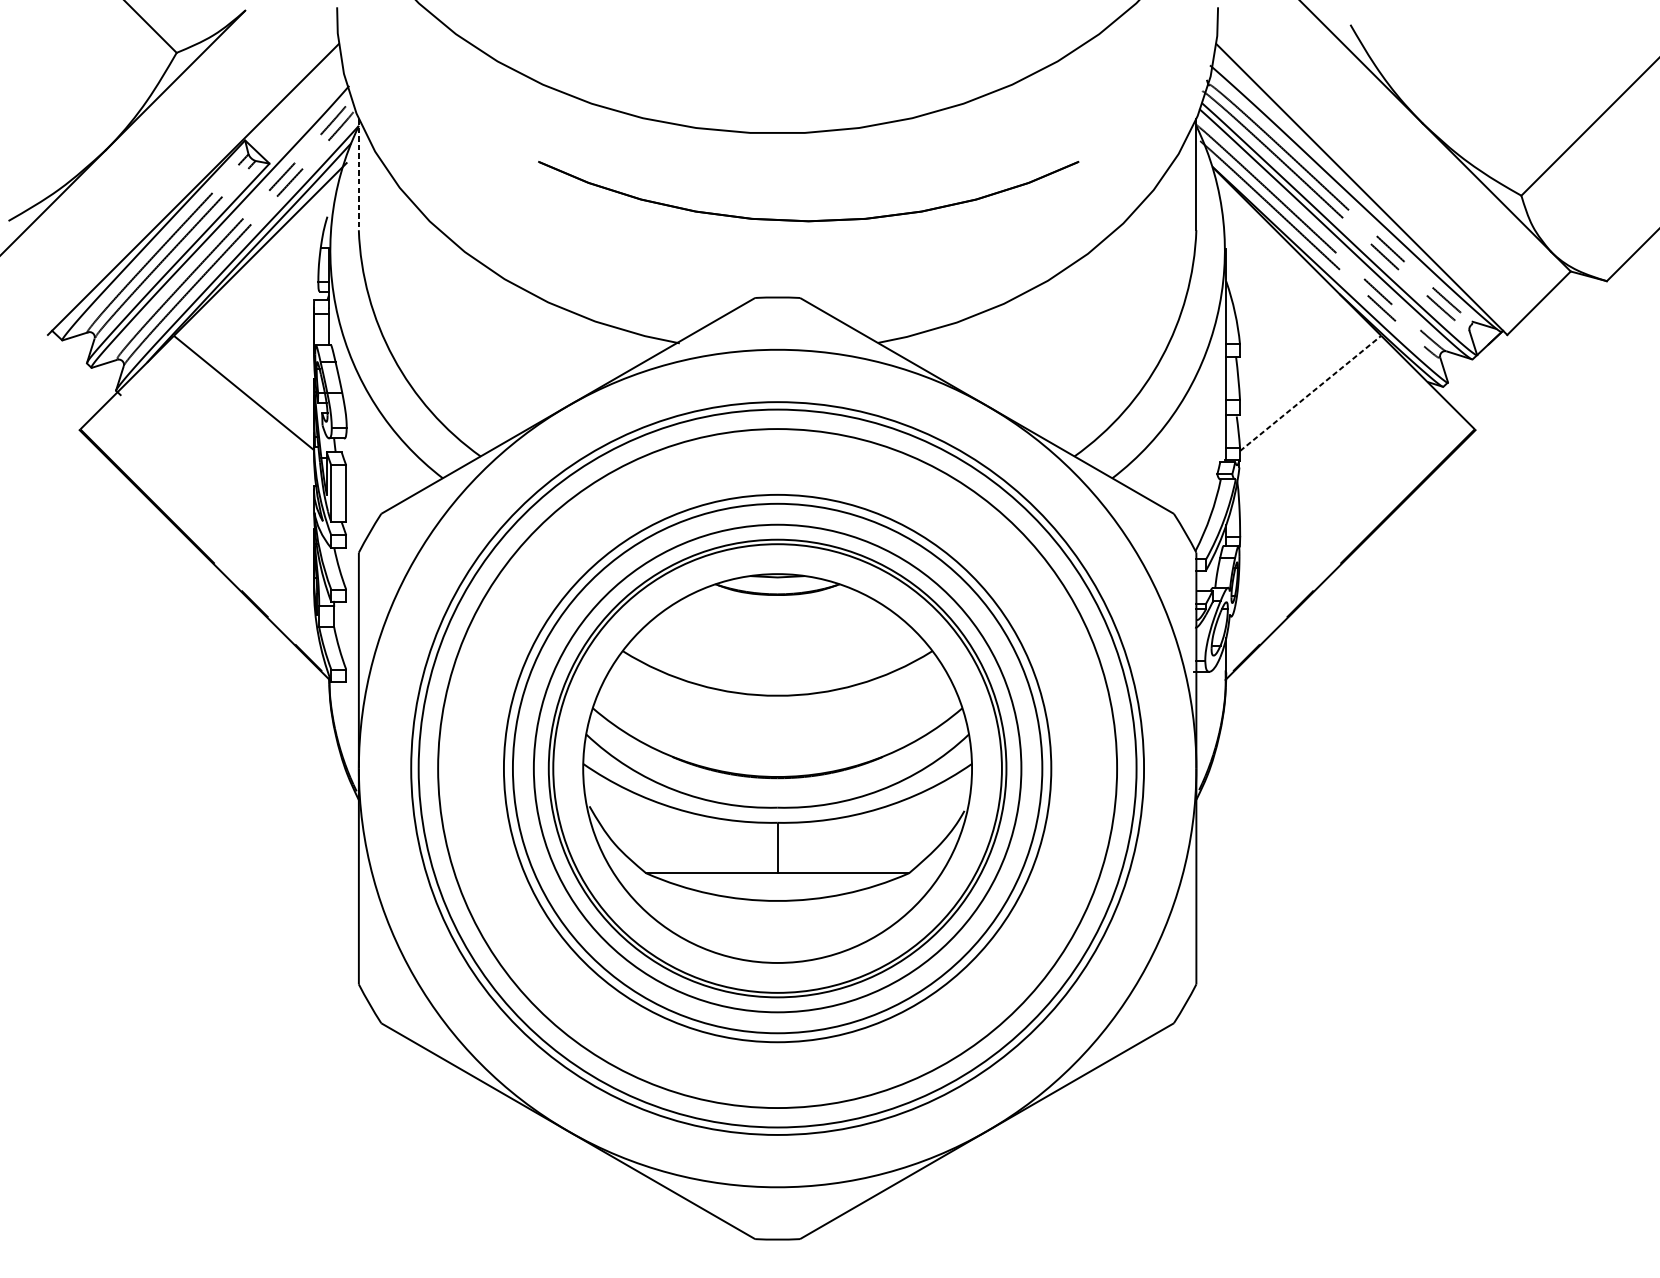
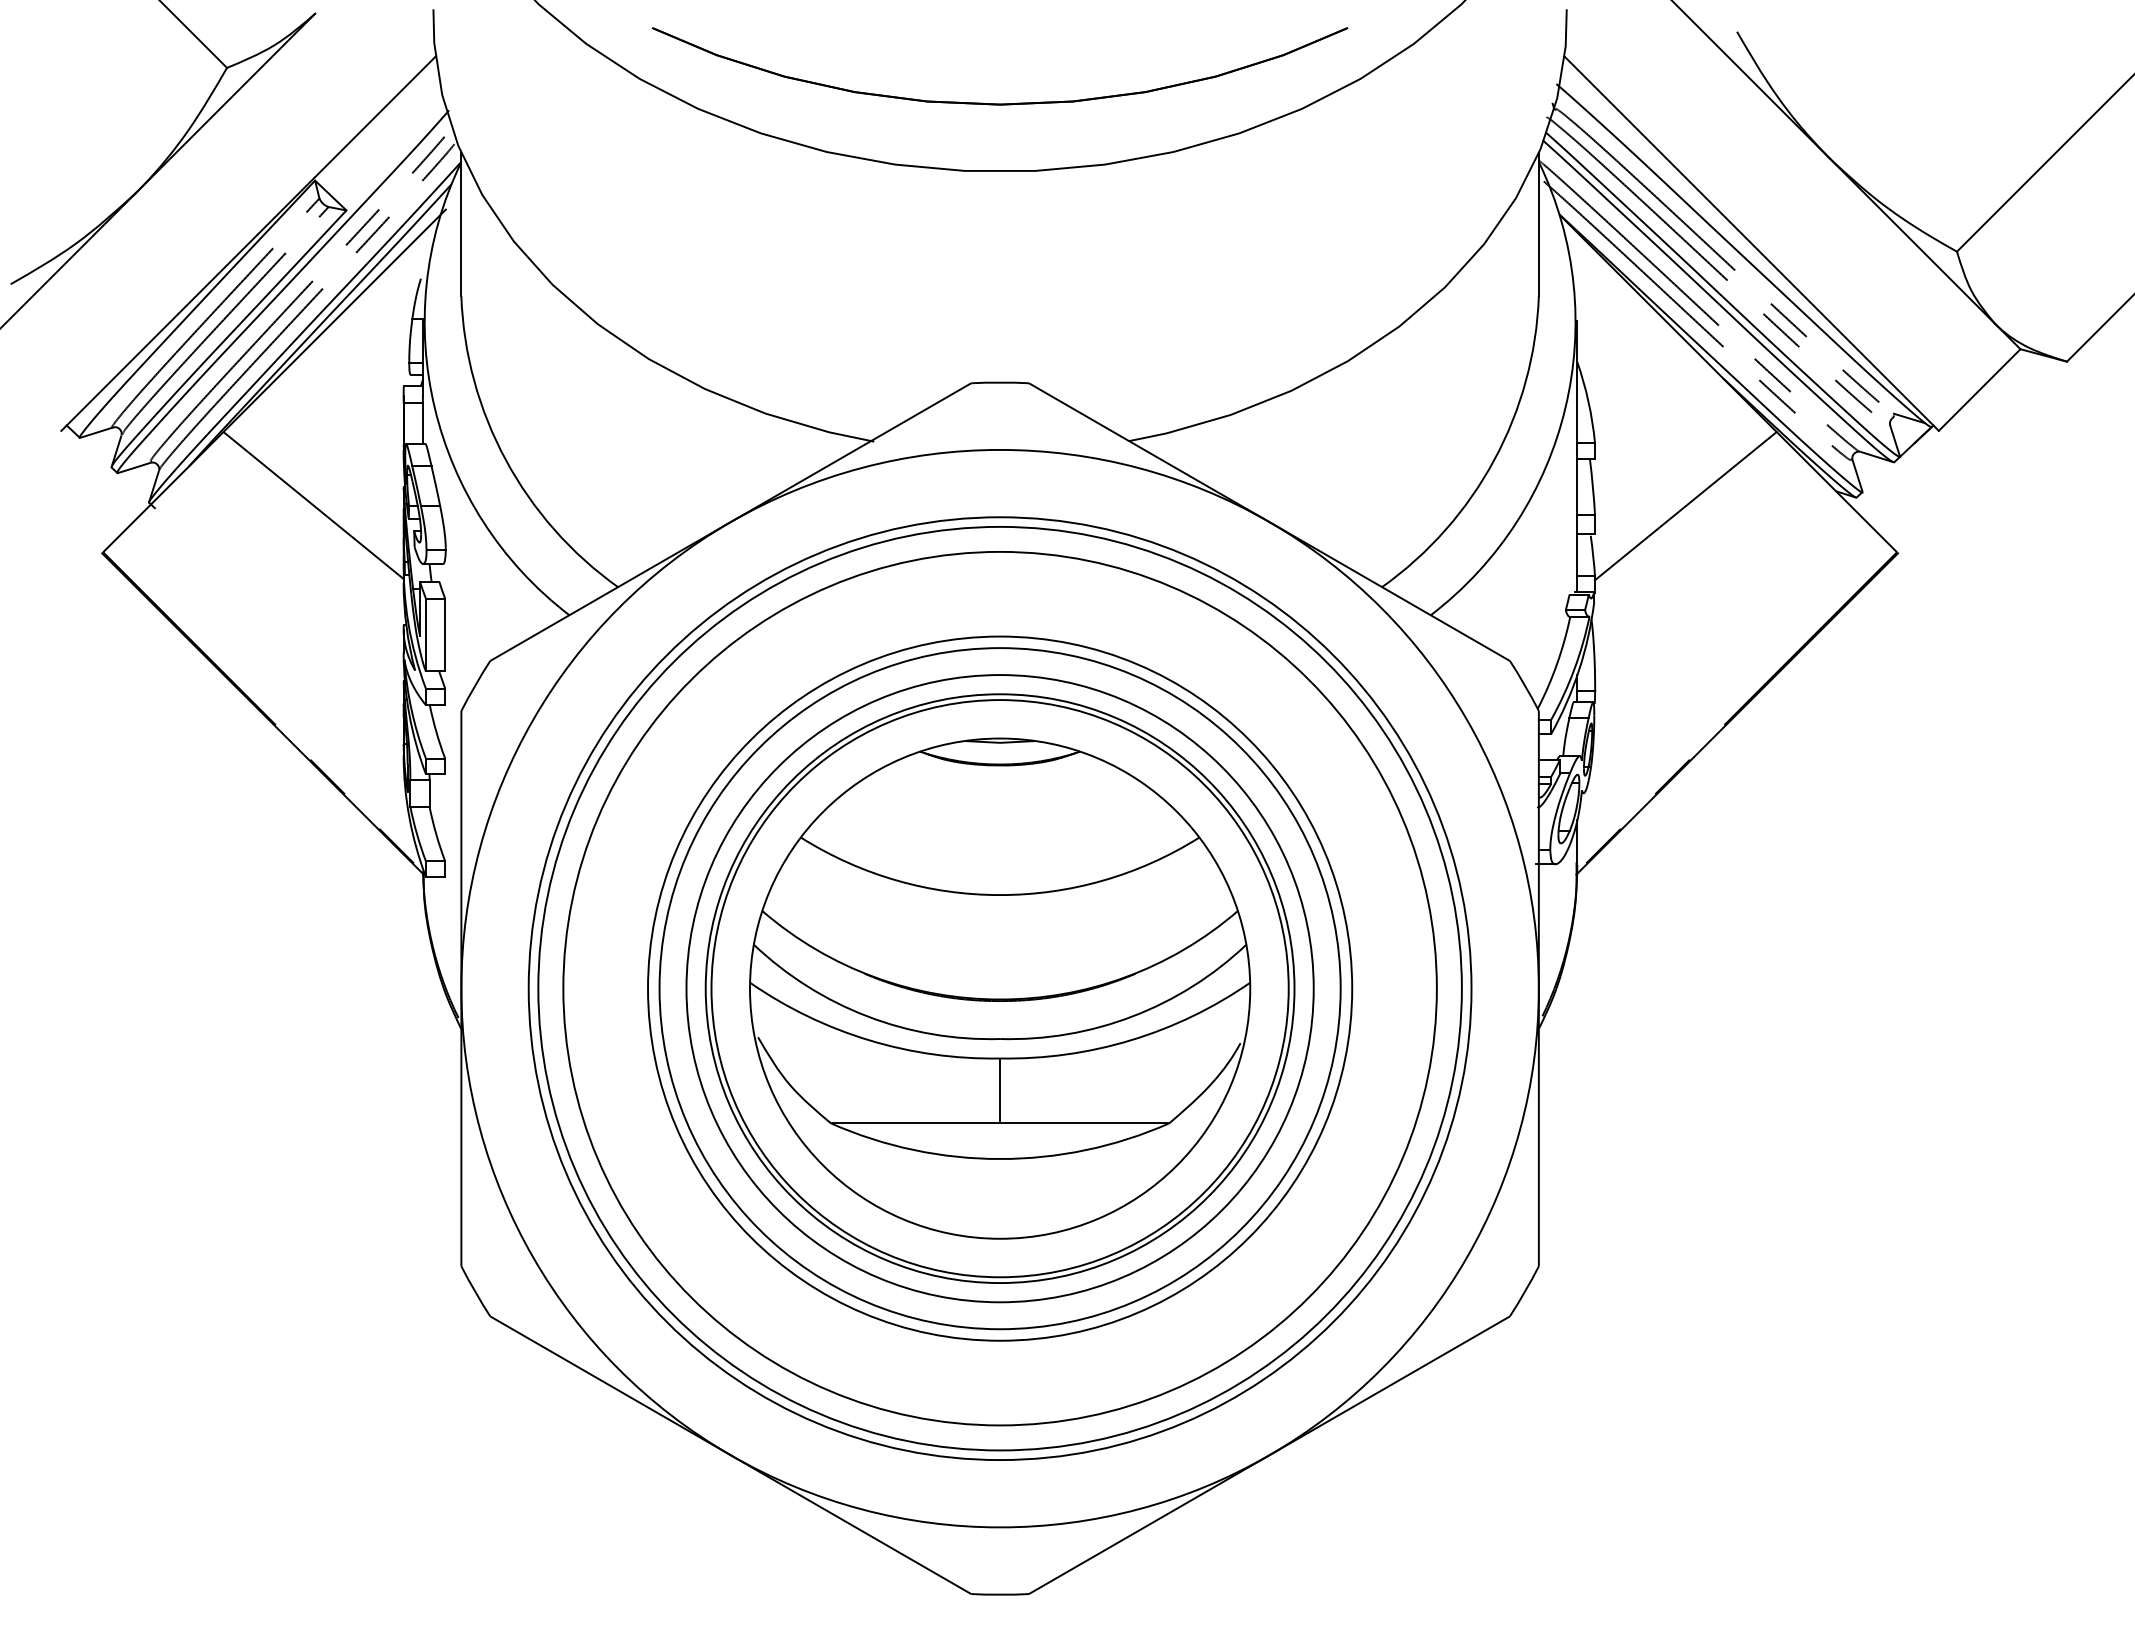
line: (358, 175) -> (461, 225), dashed -> solid
part: (808, 220) -> (999, 103), moved
line: (1311, 392) -> (1686, 505), dashed -> solid

